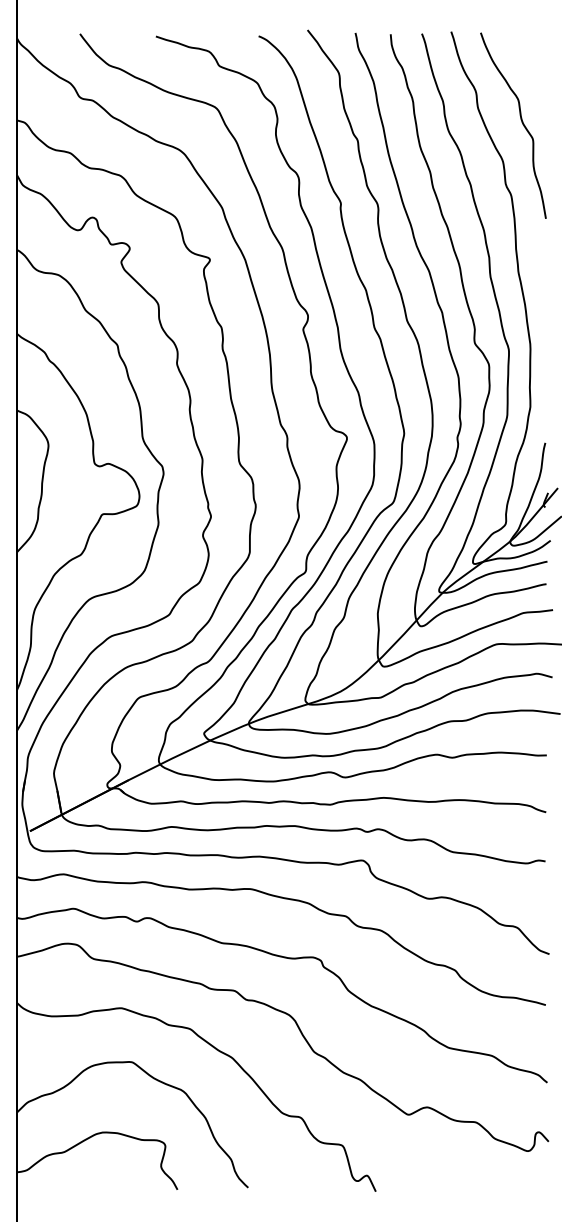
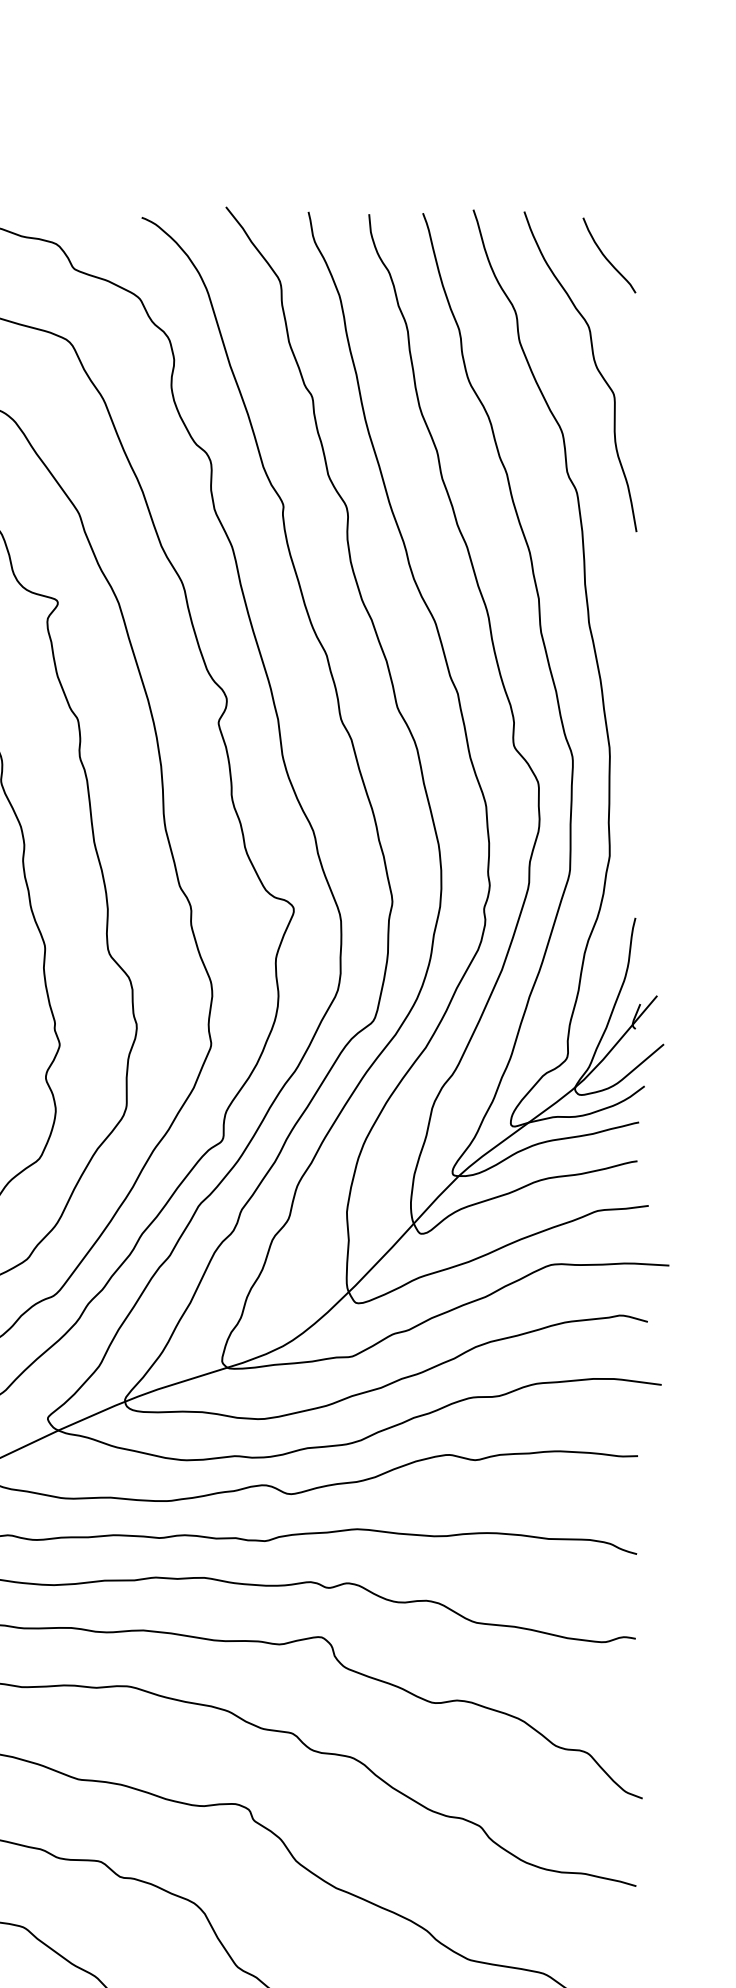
curve: (529, 59) -> (608, 257), added

